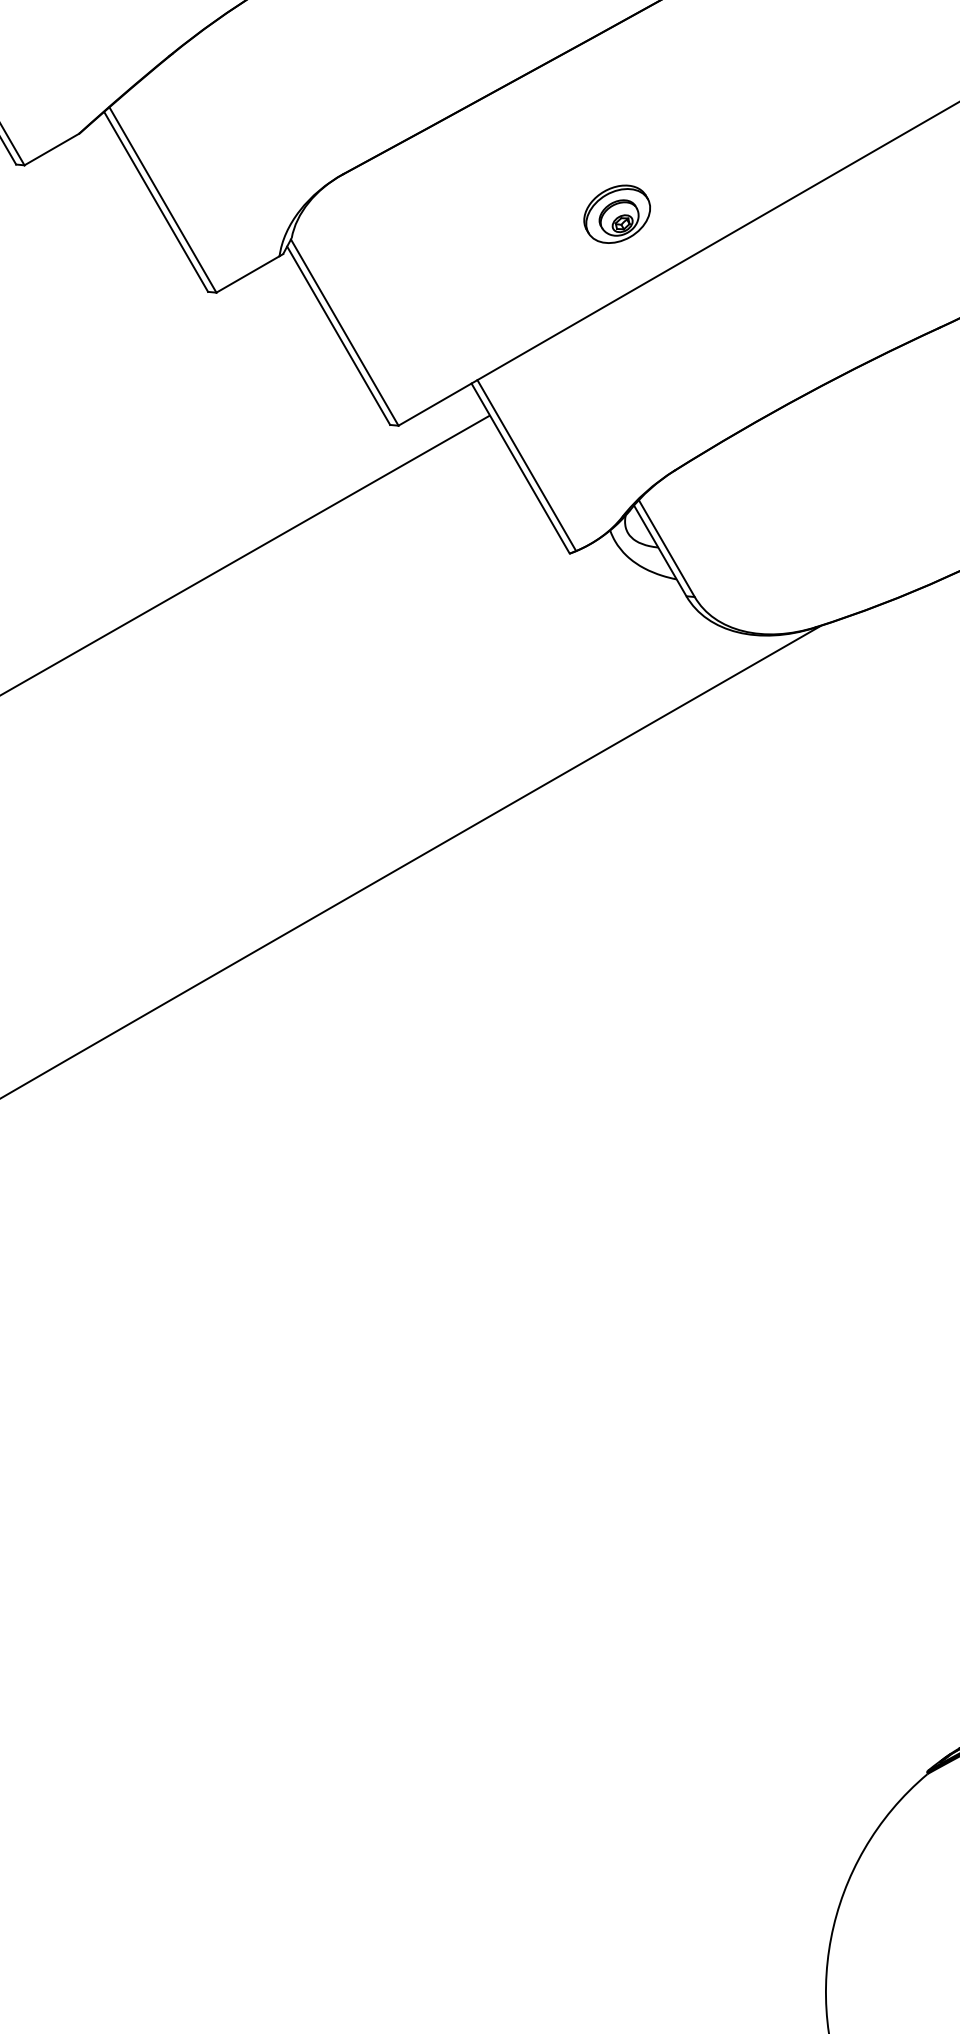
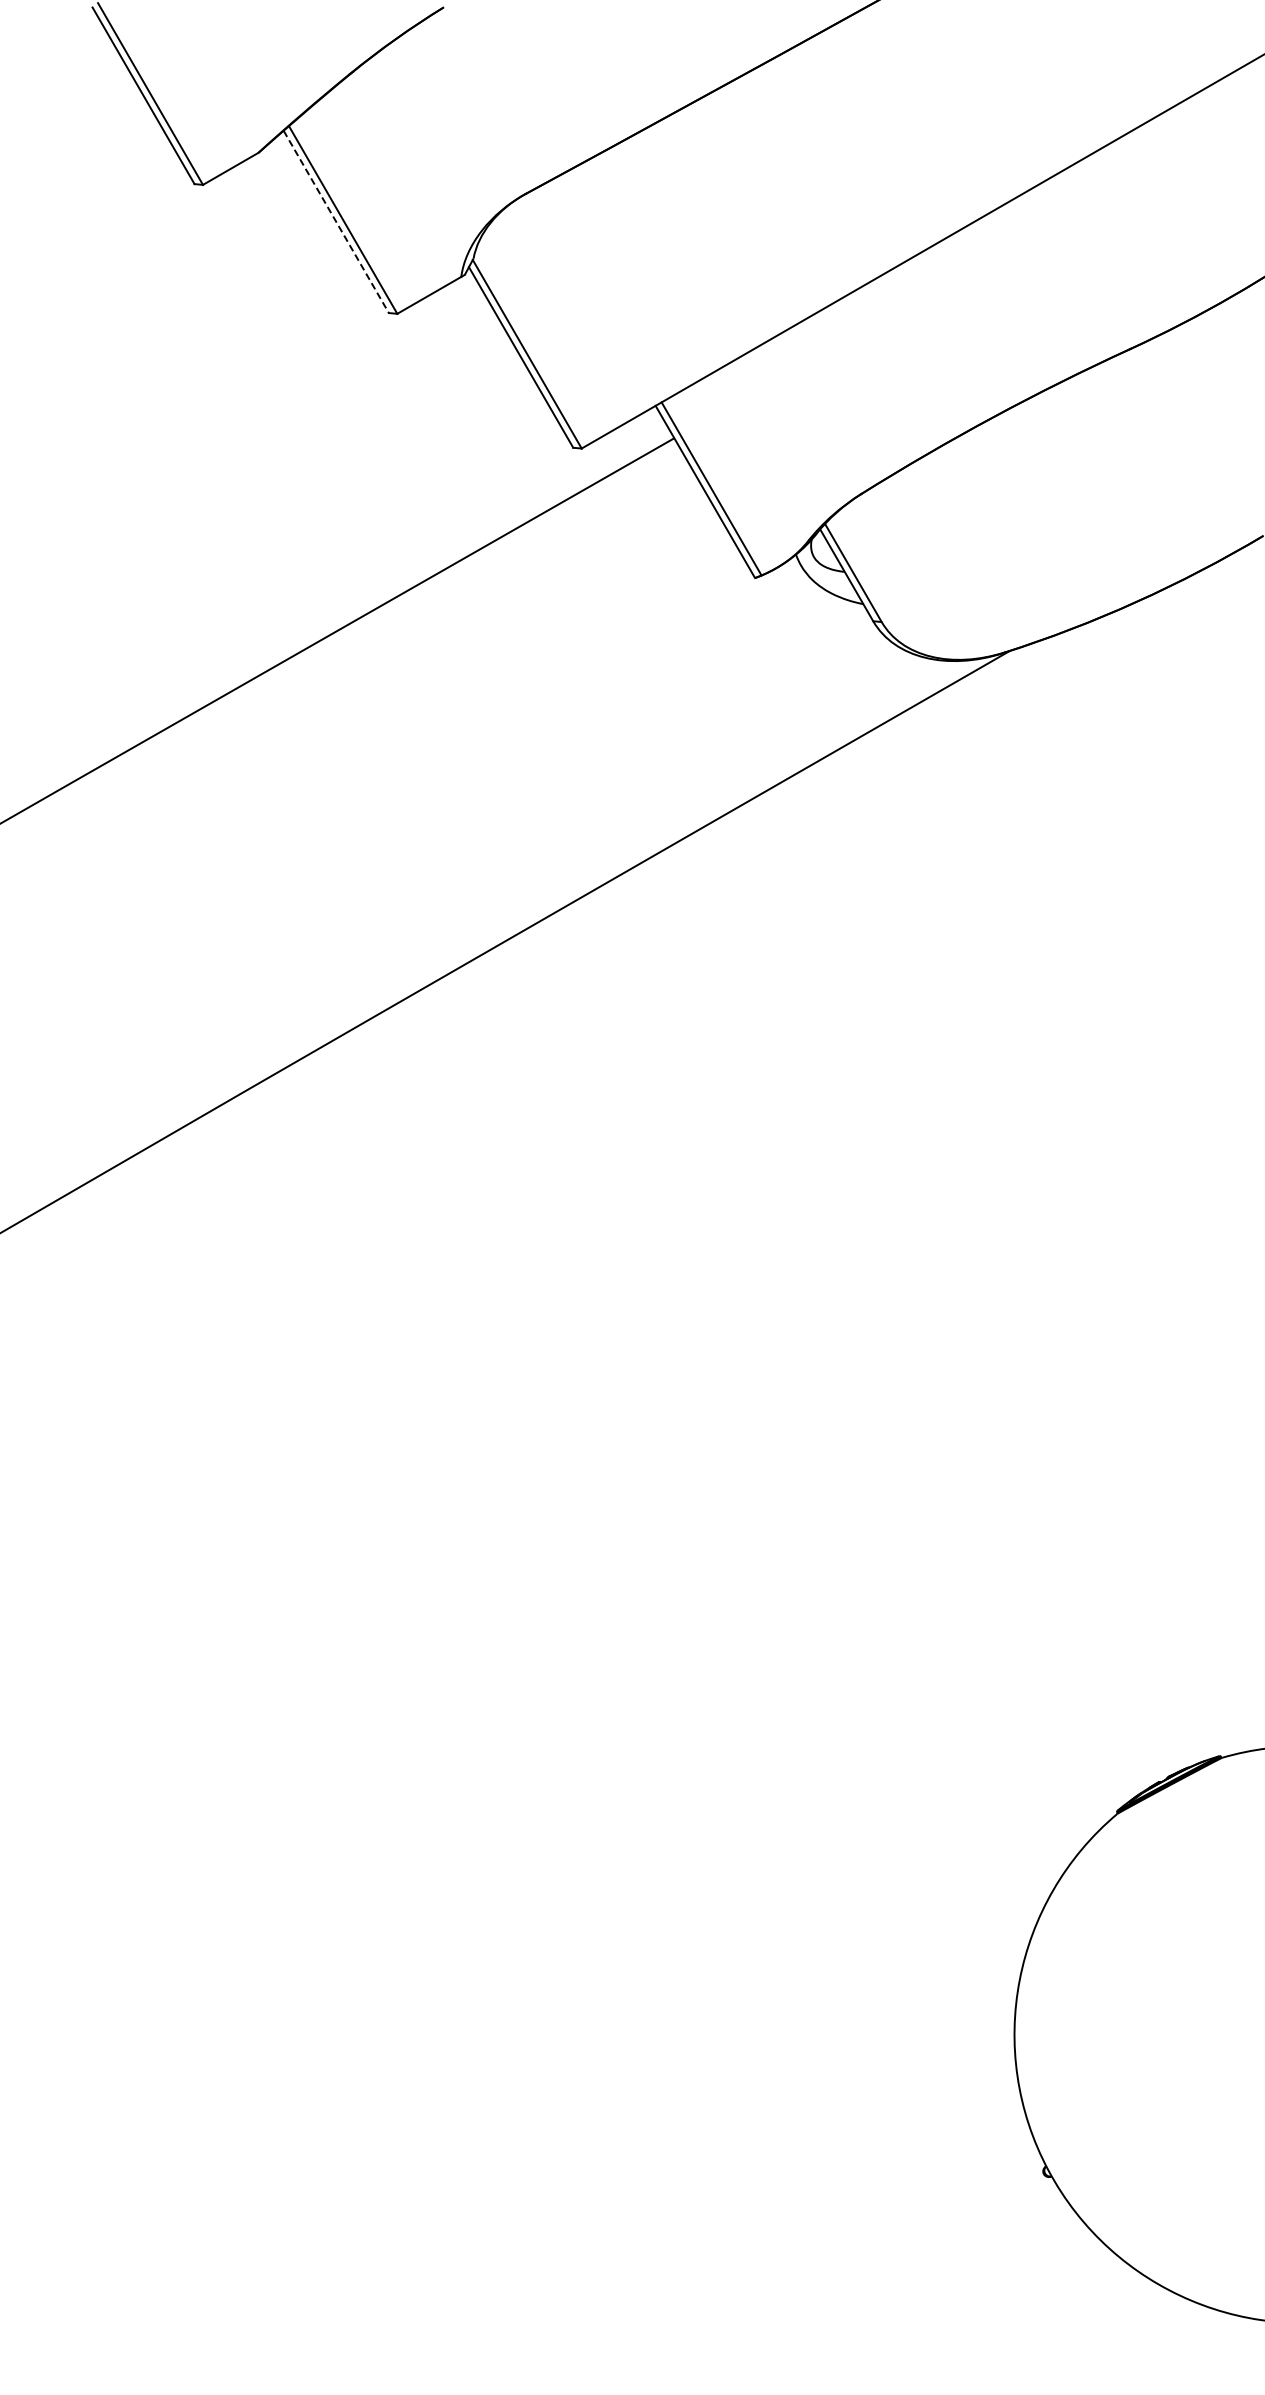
line: (156, 202) -> (336, 222), solid -> dashed
part: (616, 214) -> (802, 234), removed

